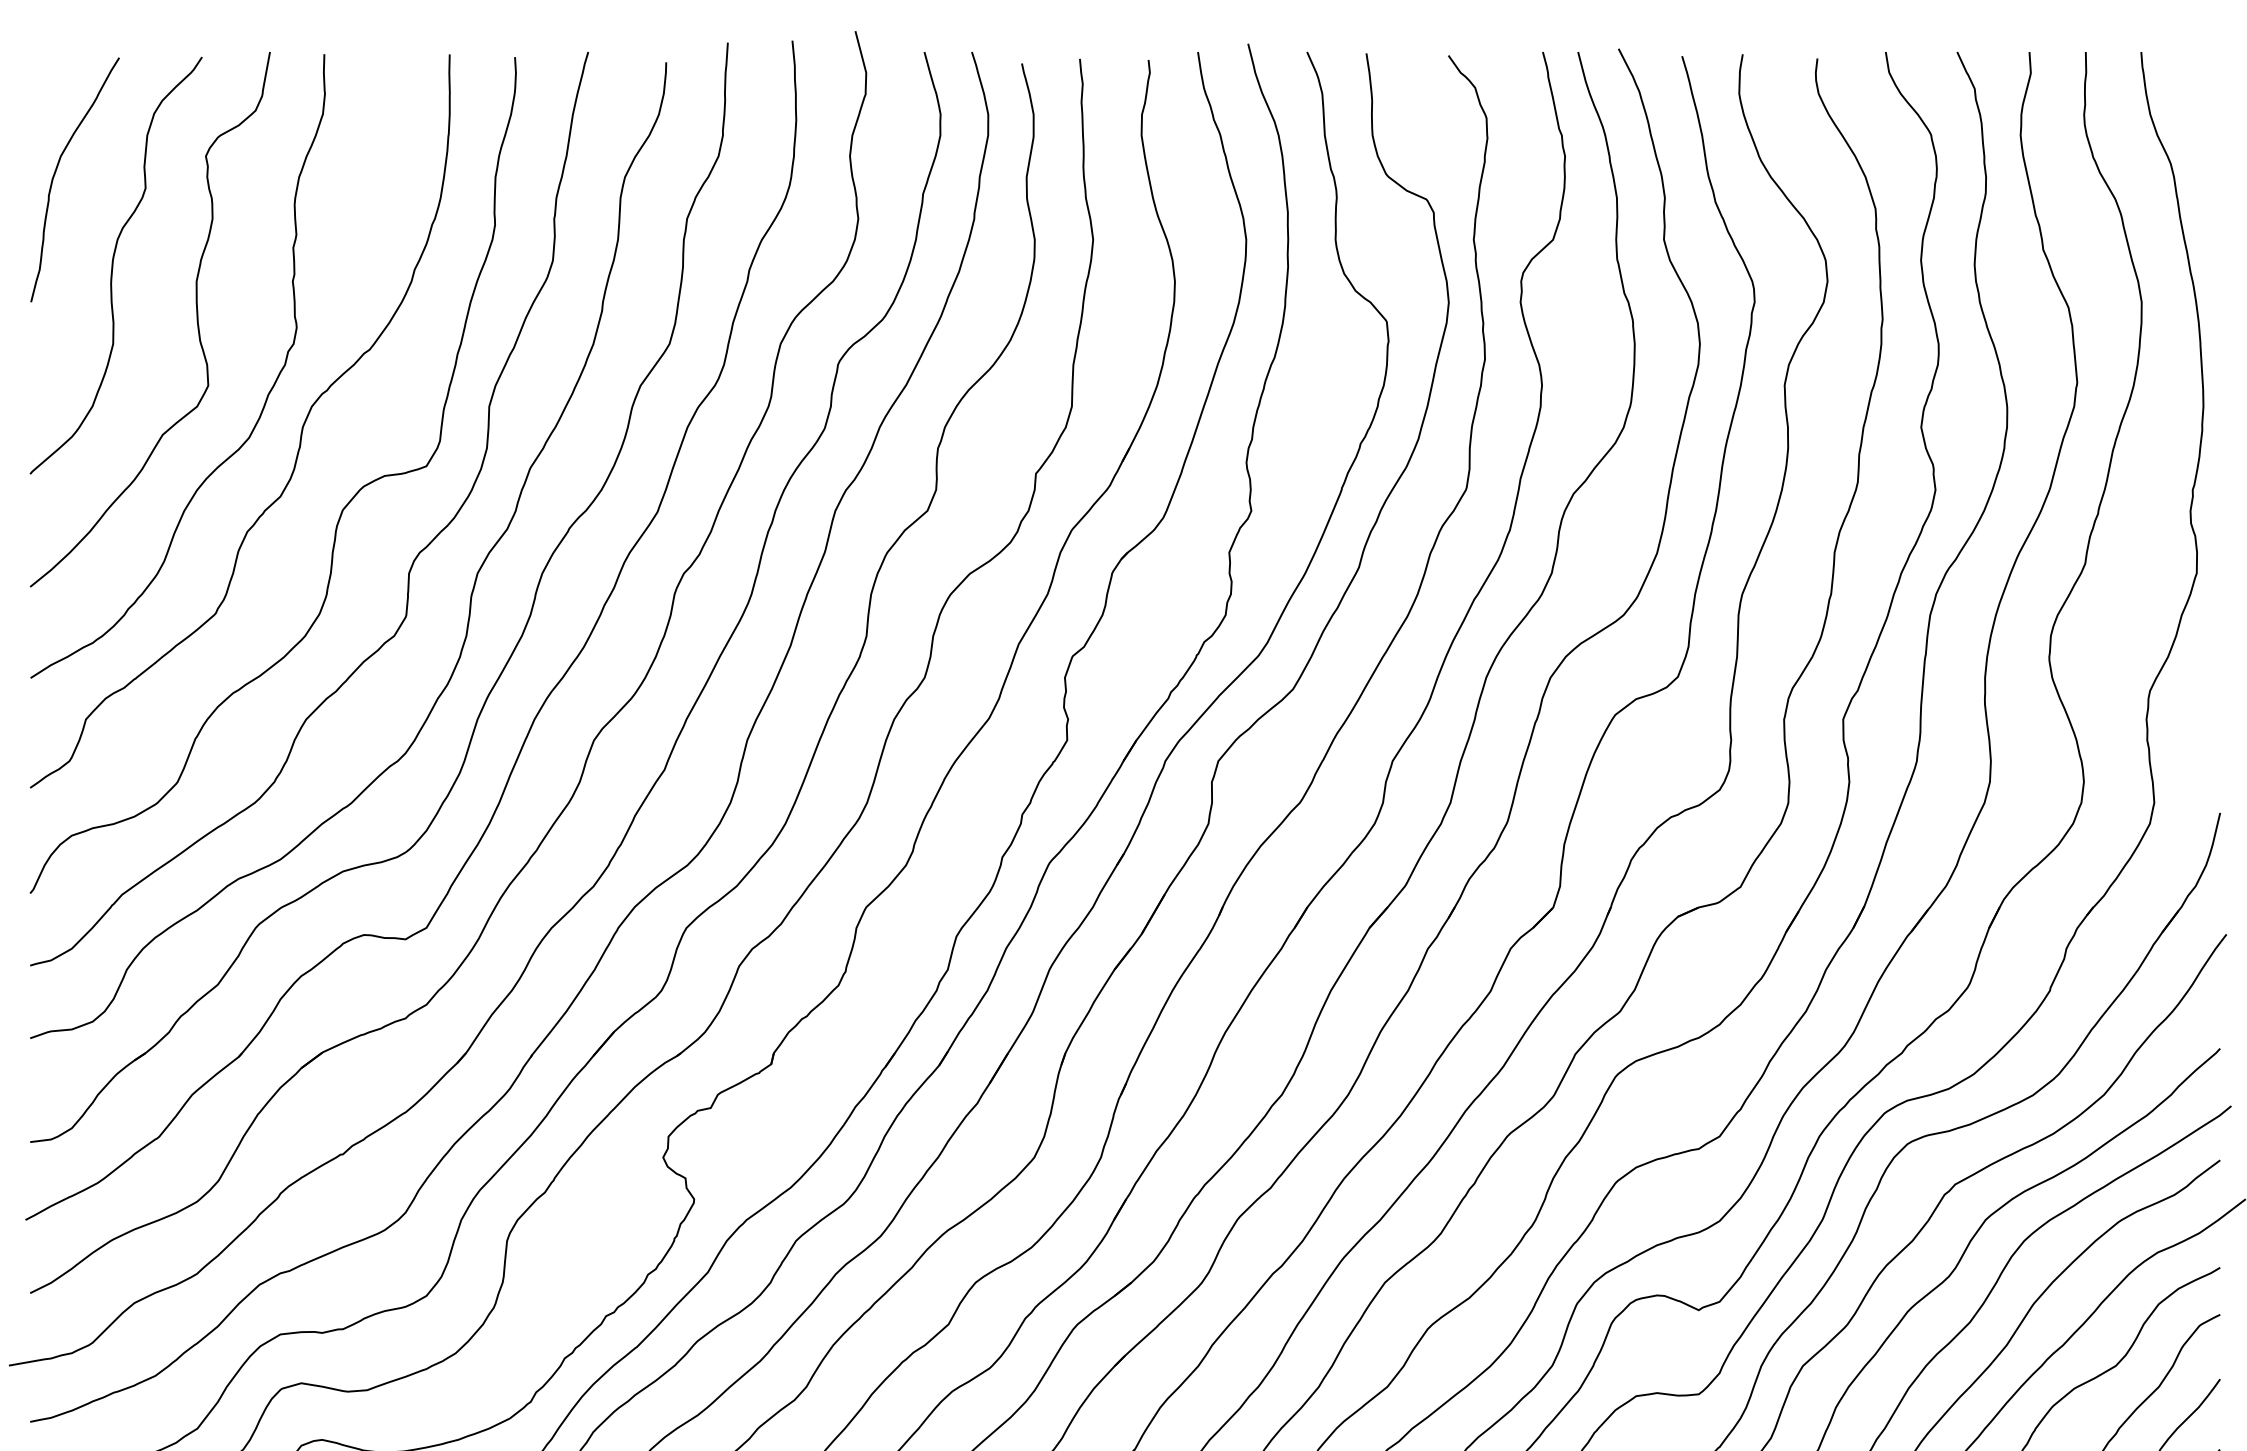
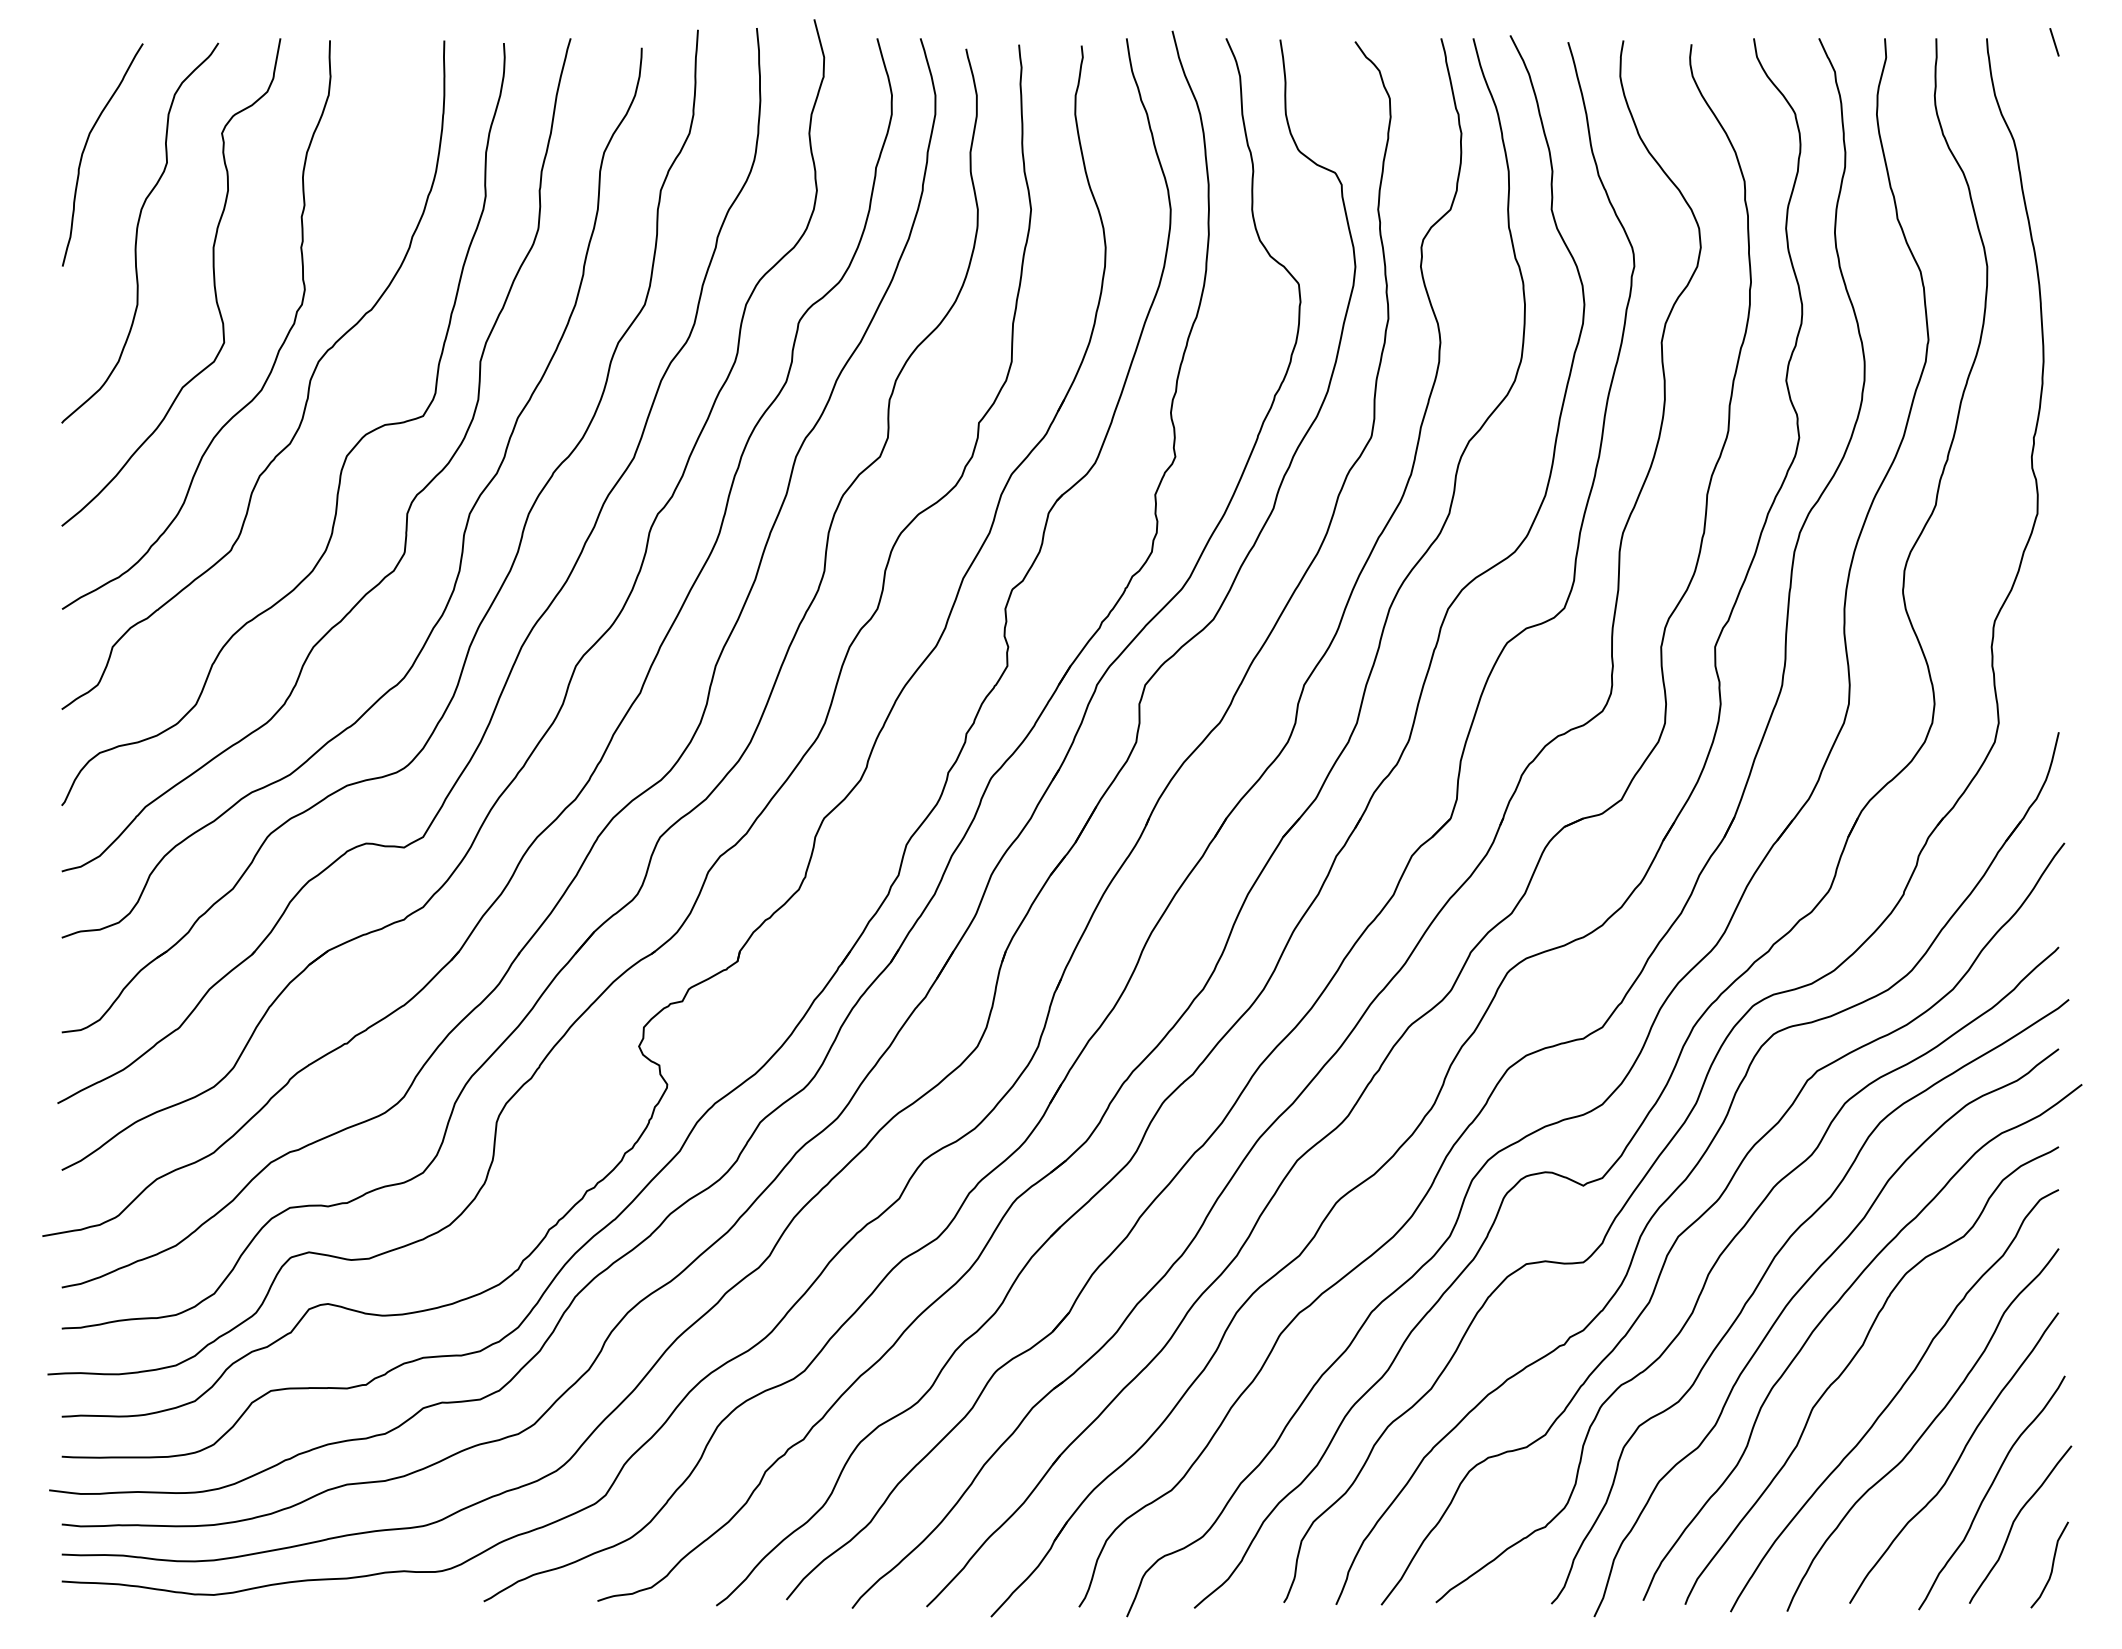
line: (2215, 56) -> (2054, 42), added

